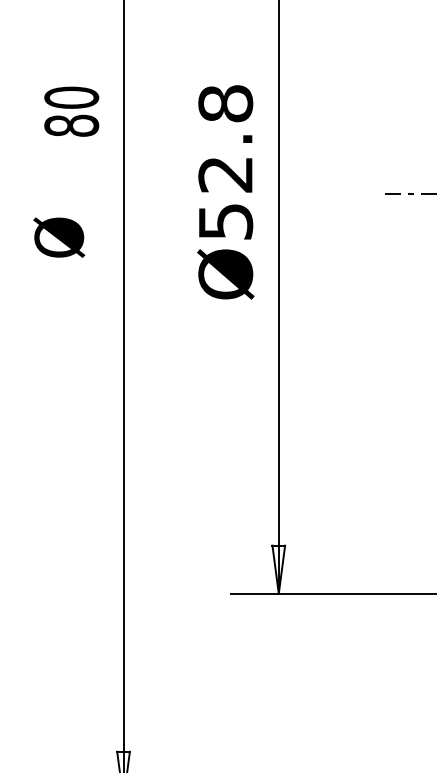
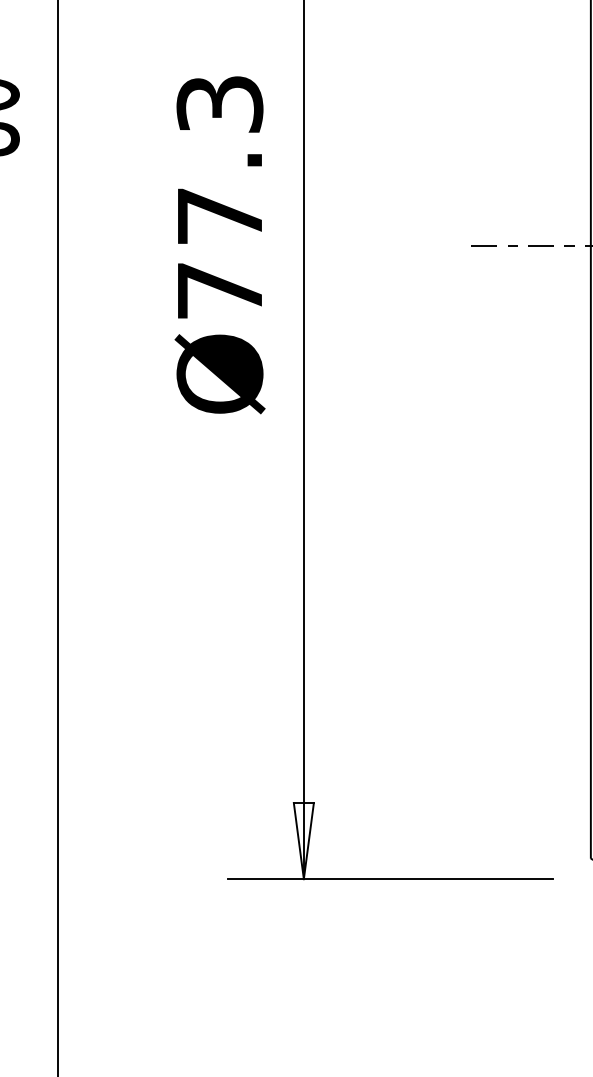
text: (225, 162) -> (219, 197), Ø52.8 -> Ø77.3

